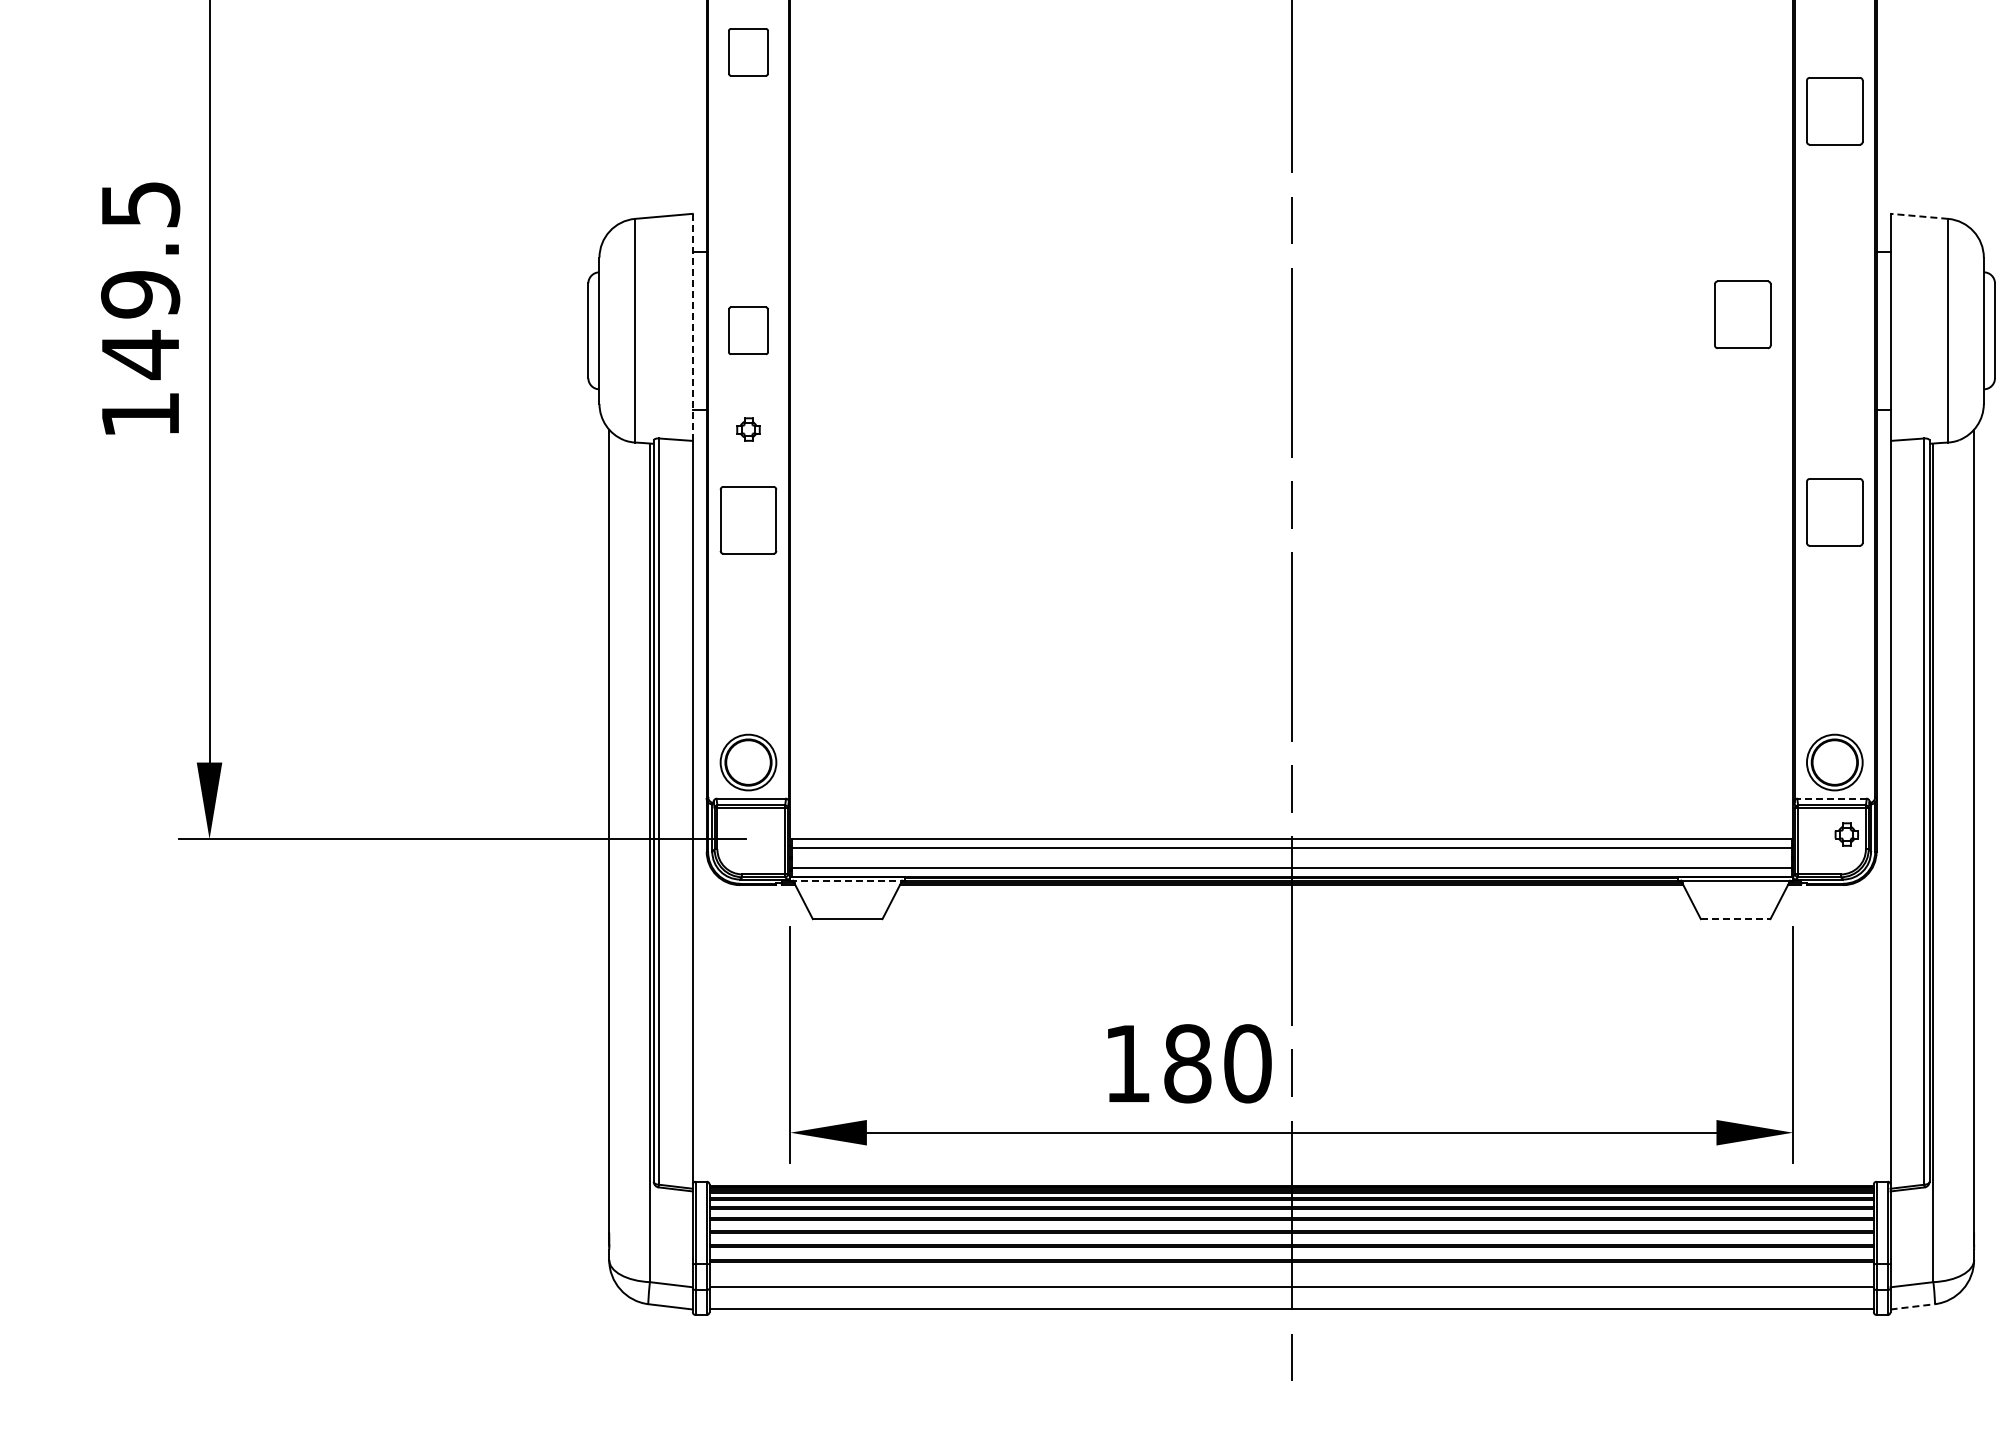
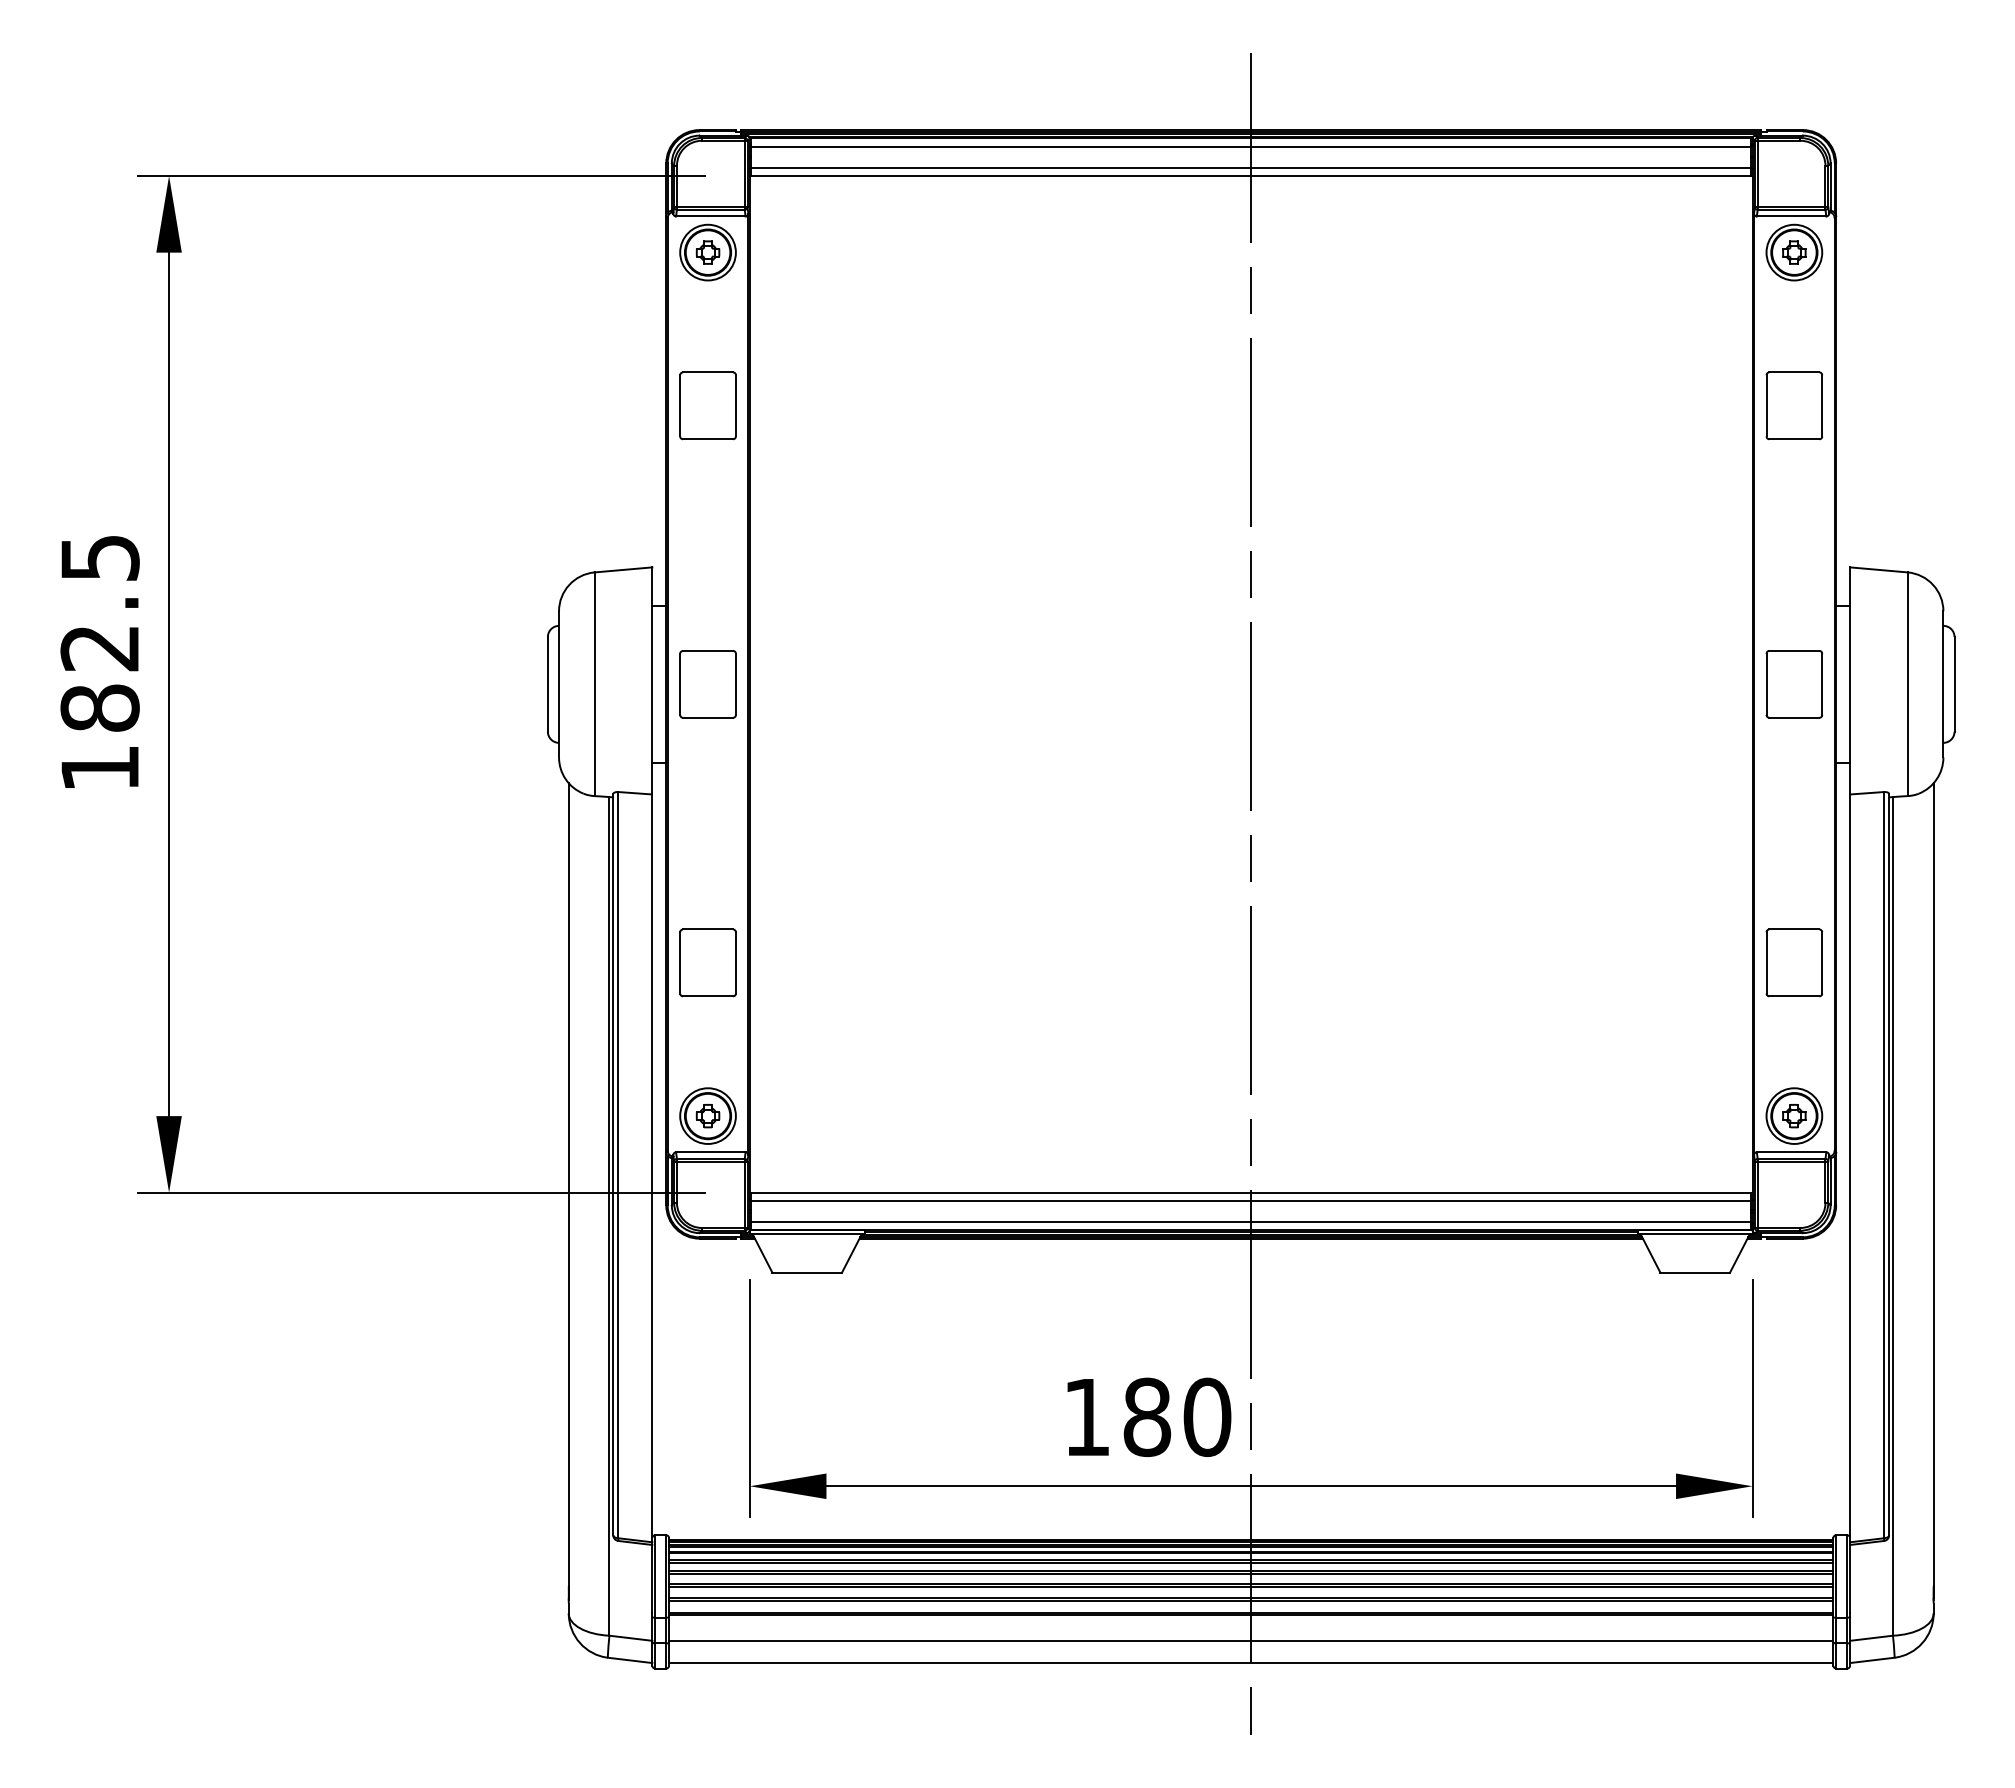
part: (747, 51) -> (707, 405), size x1.43
part: (1834, 110) -> (1794, 405), moved
line: (1918, 215) -> (1878, 569), dashed -> solid
part: (1742, 314) -> (1794, 684), moved
text: (139, 324) -> (99, 678), 149.5 -> 182.5
line: (692, 326) -> (652, 680), dashed -> solid
part: (747, 330) -> (707, 684), size x1.43
part: (747, 429) -> (707, 1116), moved
part: (1833, 511) -> (1793, 962), moved
part: (747, 519) -> (707, 962), moved
line: (1831, 798) -> (1791, 1152), dashed -> solid
part: (1846, 834) -> (1794, 1116), moved
line: (847, 880) -> (807, 1234), dashed -> solid
line: (1735, 918) -> (1695, 1272), dashed -> solid
line: (1912, 1306) -> (1872, 1660), dashed -> solid

